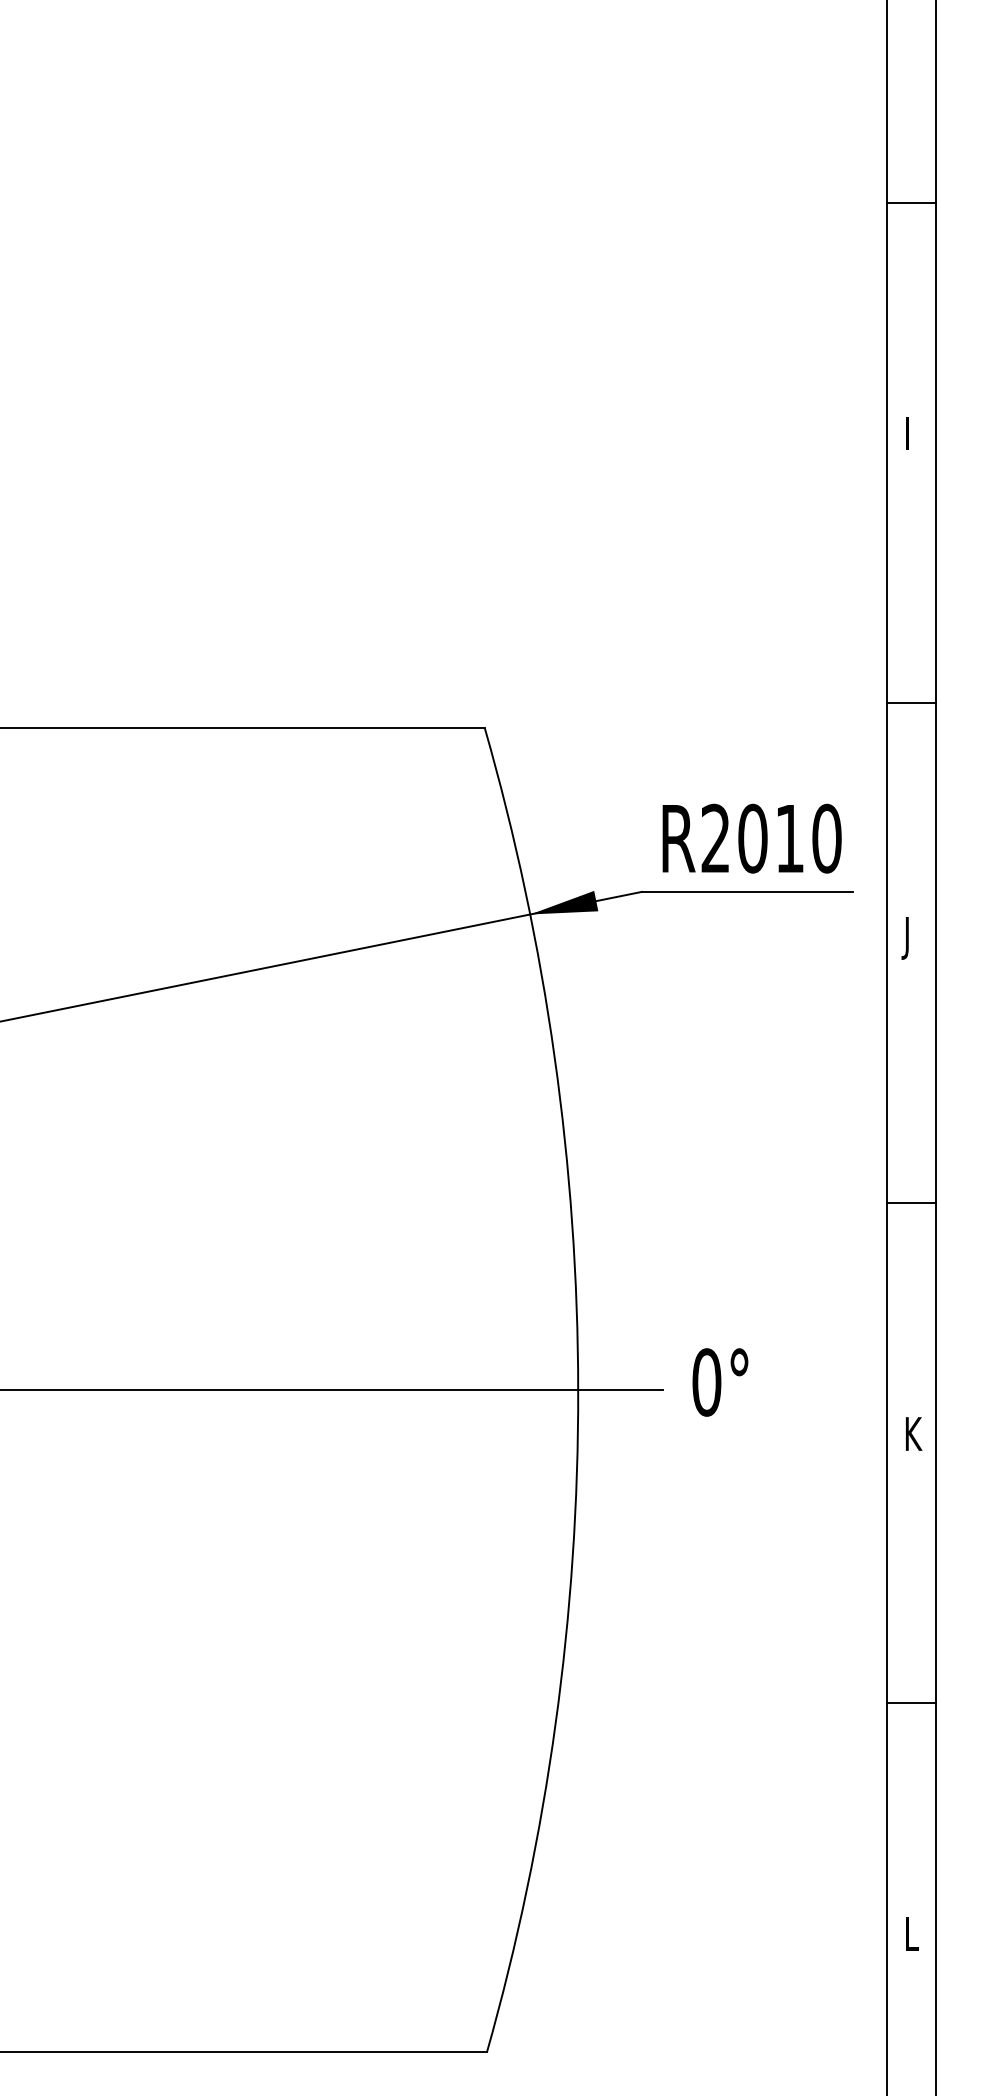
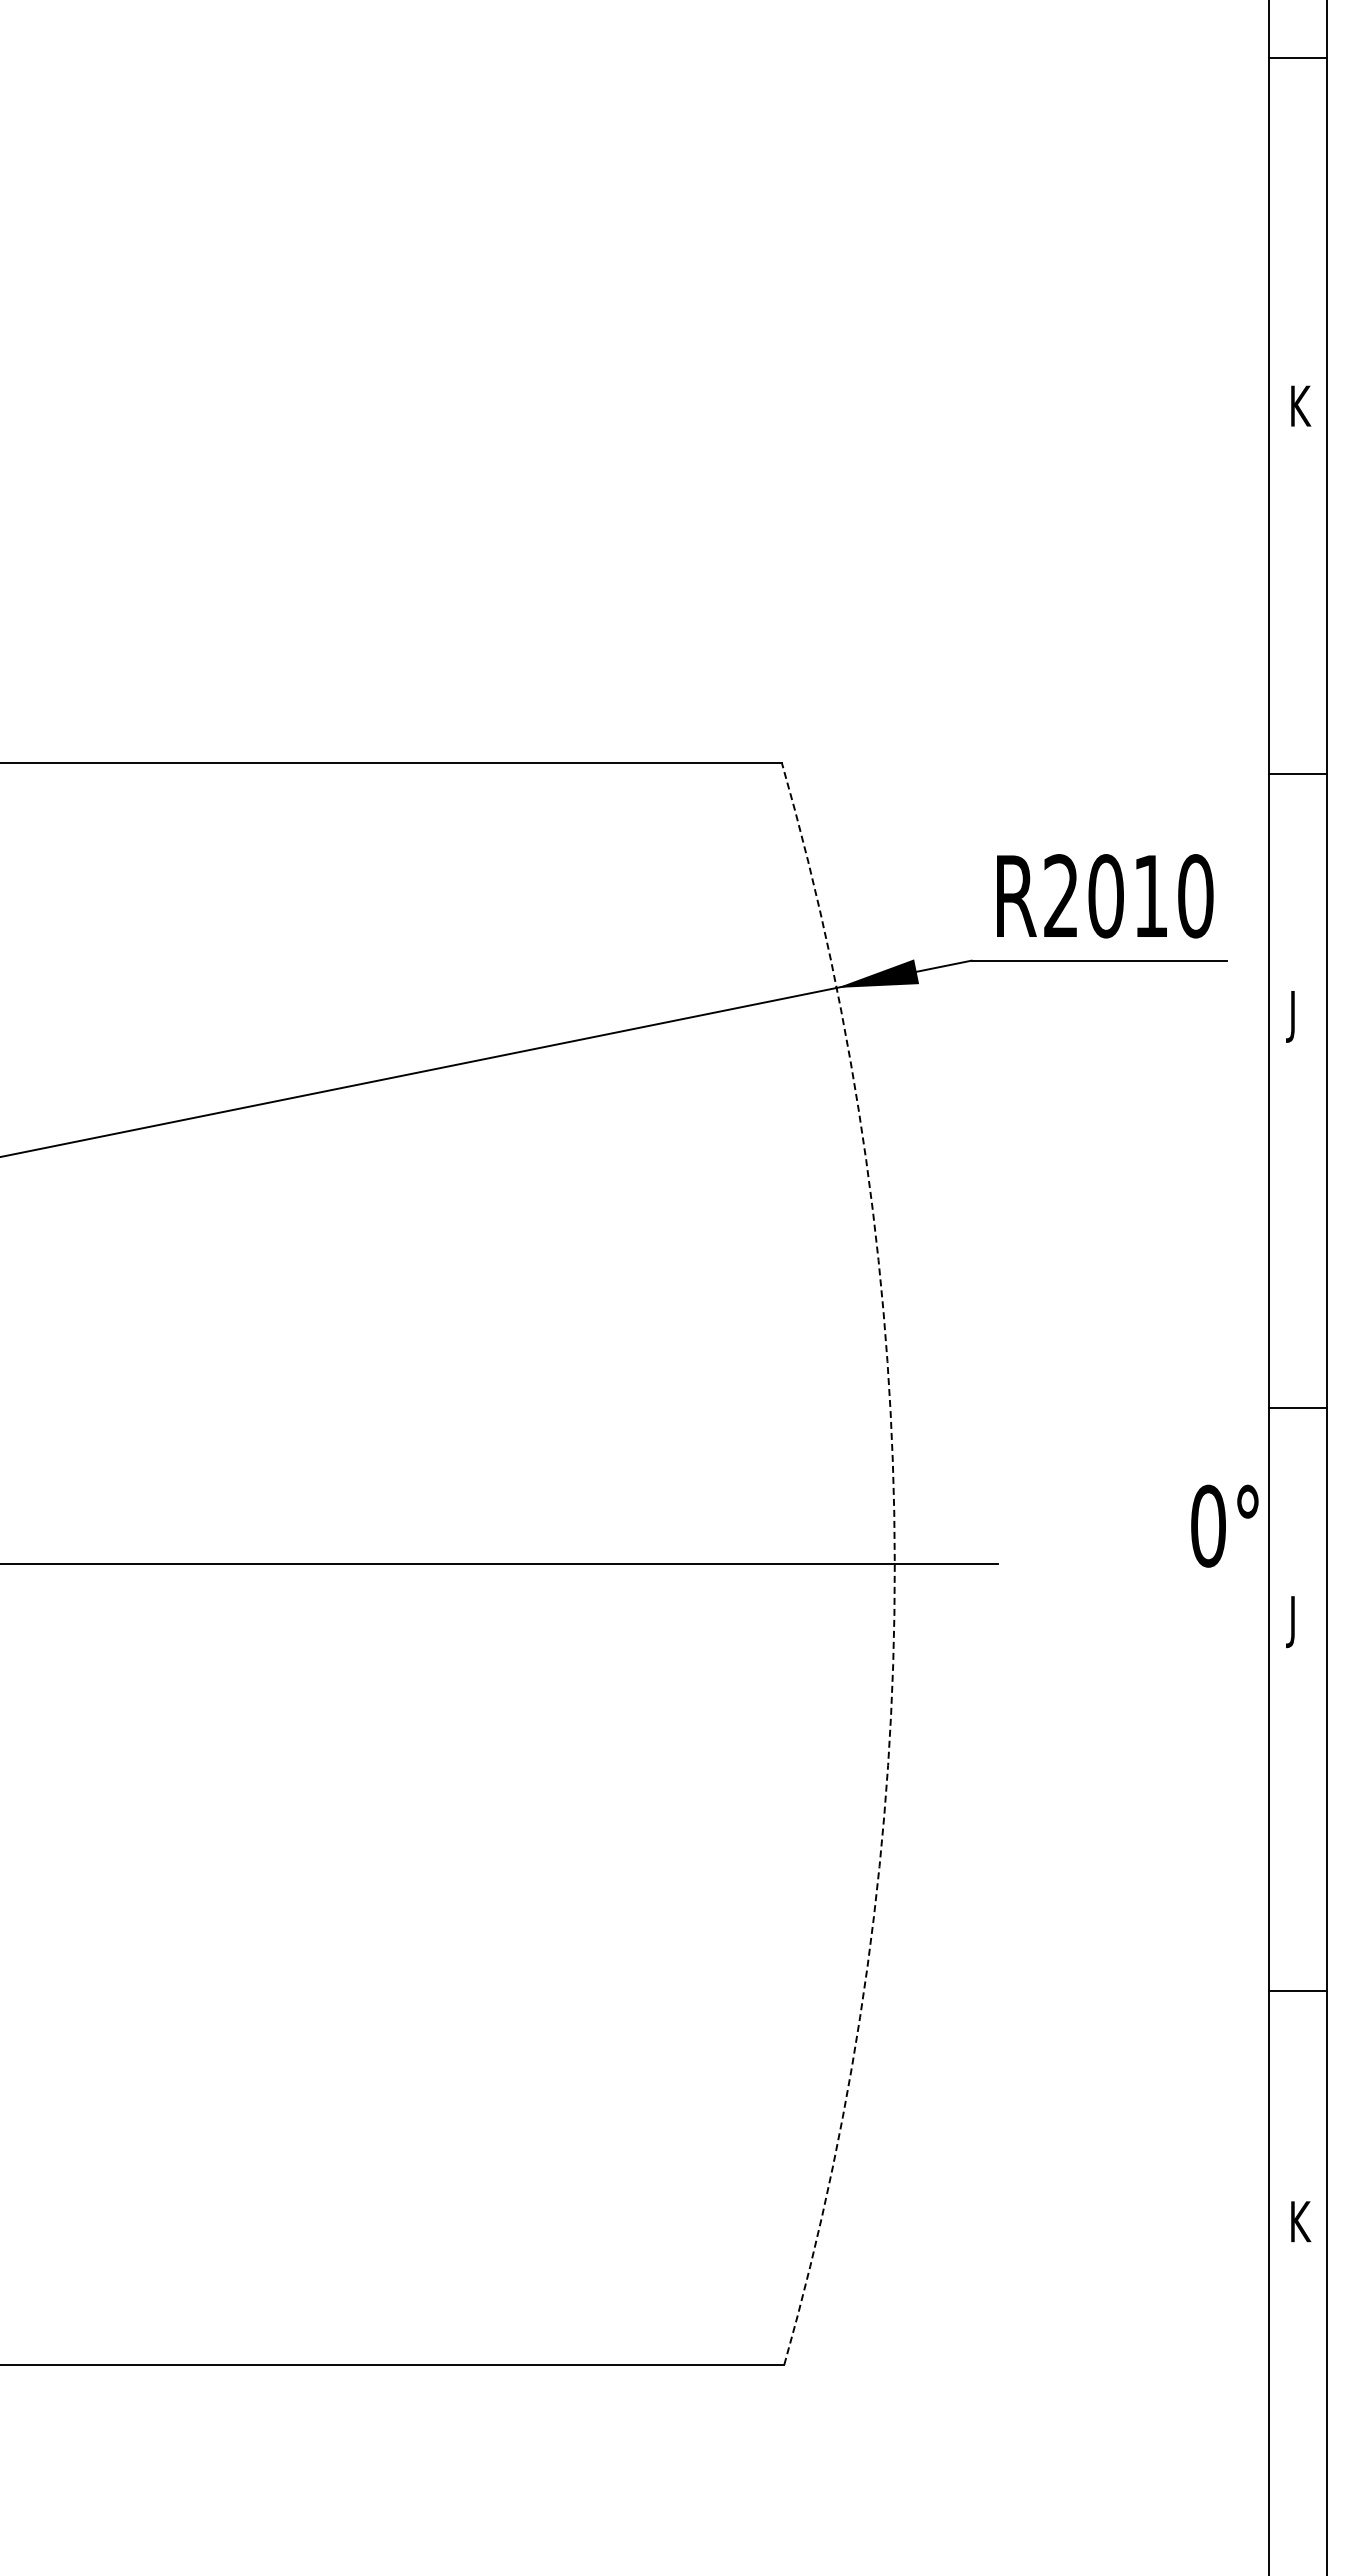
line: (911, 202) -> (1297, 57), moved
text: (914, 433) -> (1301, 405), I -> K
line: (911, 703) -> (1297, 774), moved
line: (911, 1203) -> (1297, 1408), moved
text: (720, 1381) -> (1224, 1525), moved
arc: (577, 1390) -> (894, 1563), solid -> dashed
text: (911, 1438) -> (1298, 1622), K -> J
line: (911, 1703) -> (1297, 1991), moved
text: (914, 1934) -> (1301, 2221), L -> K

